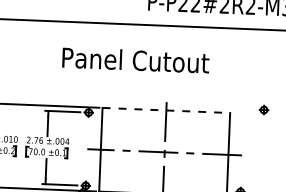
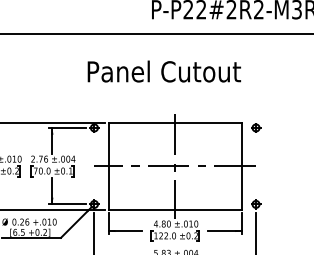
text: (135, 60) -> (163, 71), moved
part: (264, 109) -> (256, 127), moved
line: (166, 110) -> (175, 122), dashed -> solid

